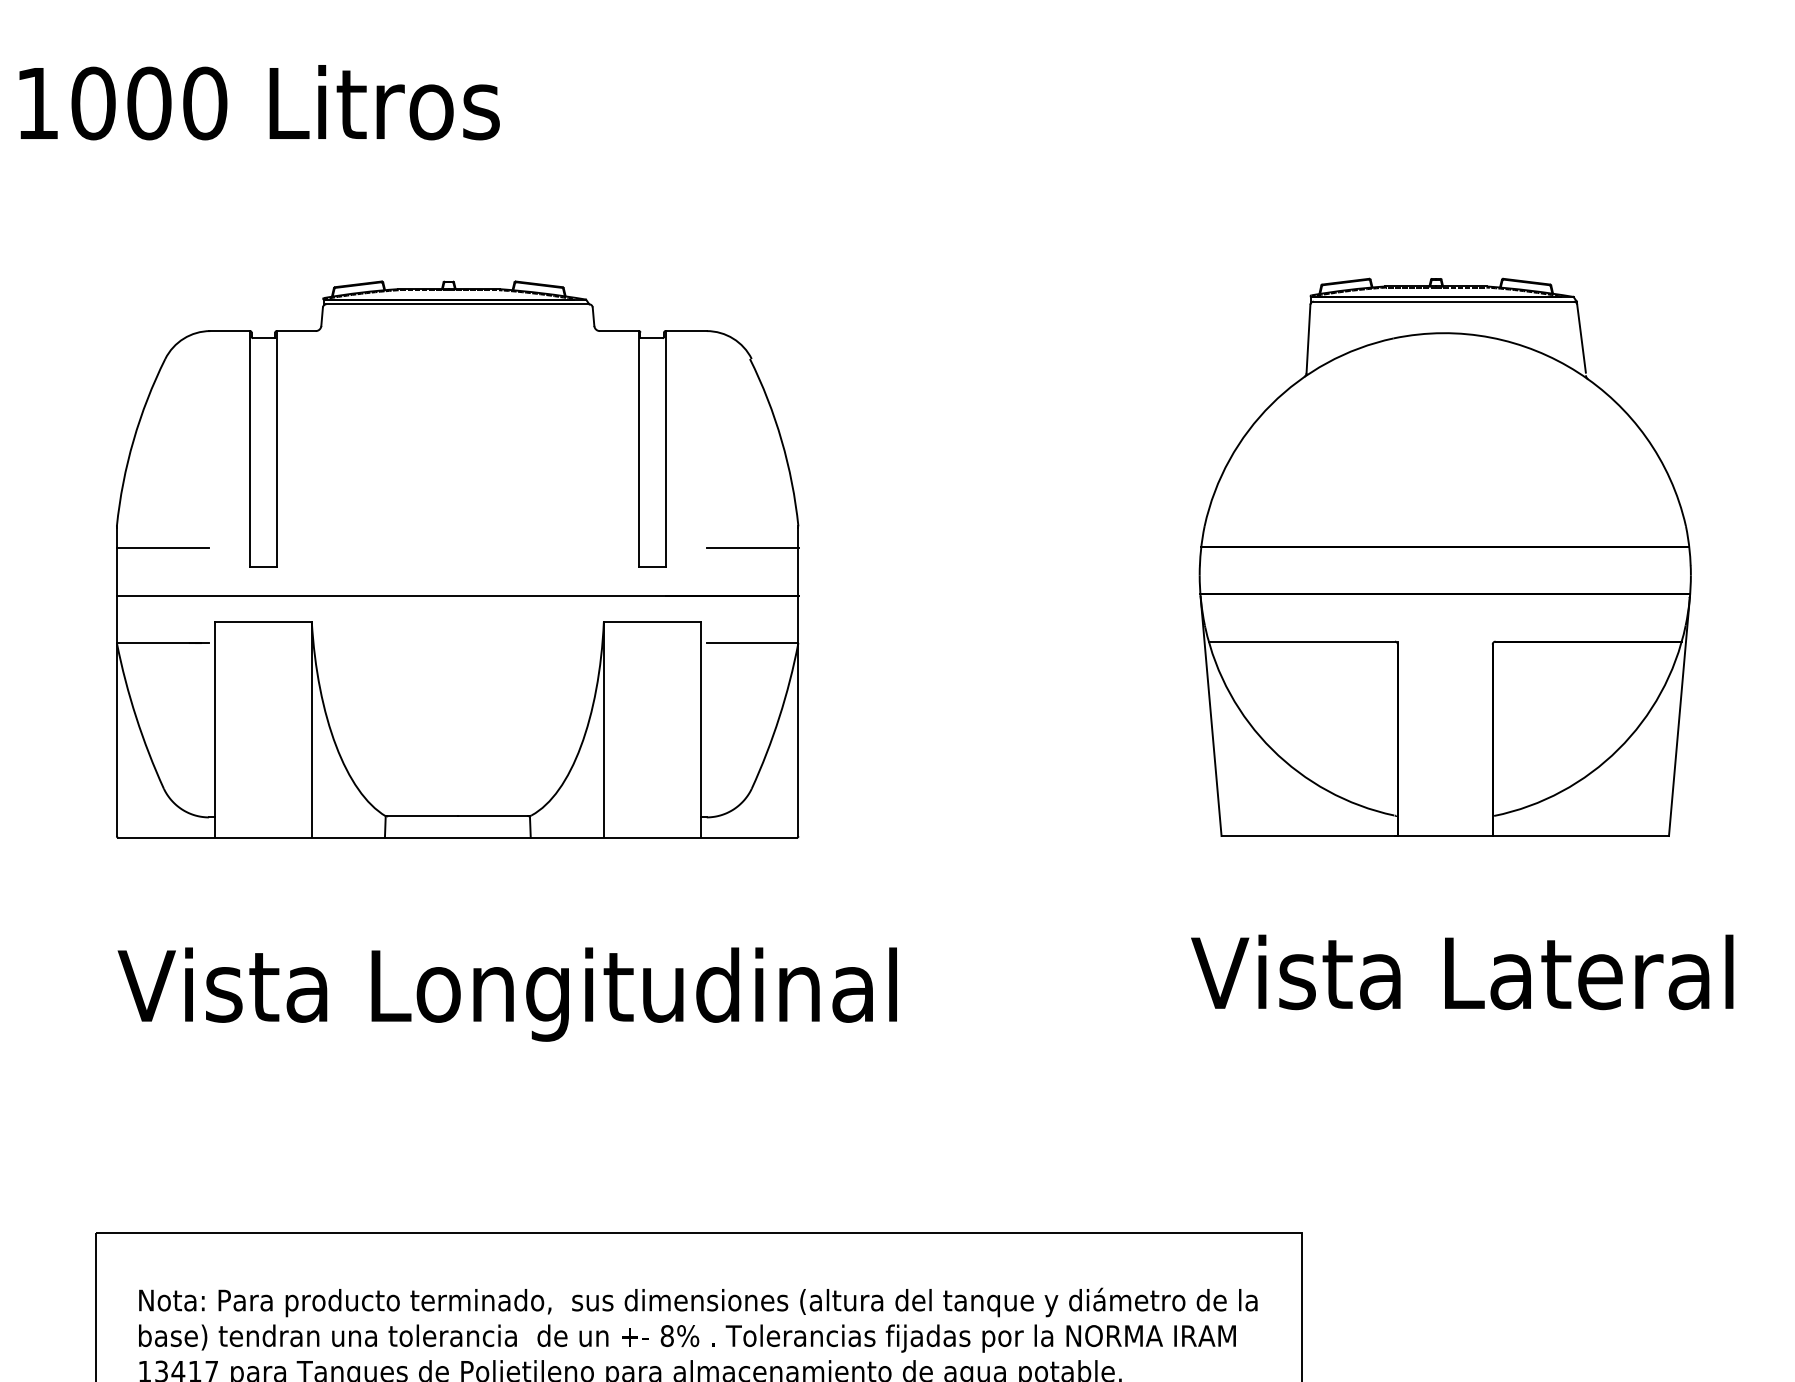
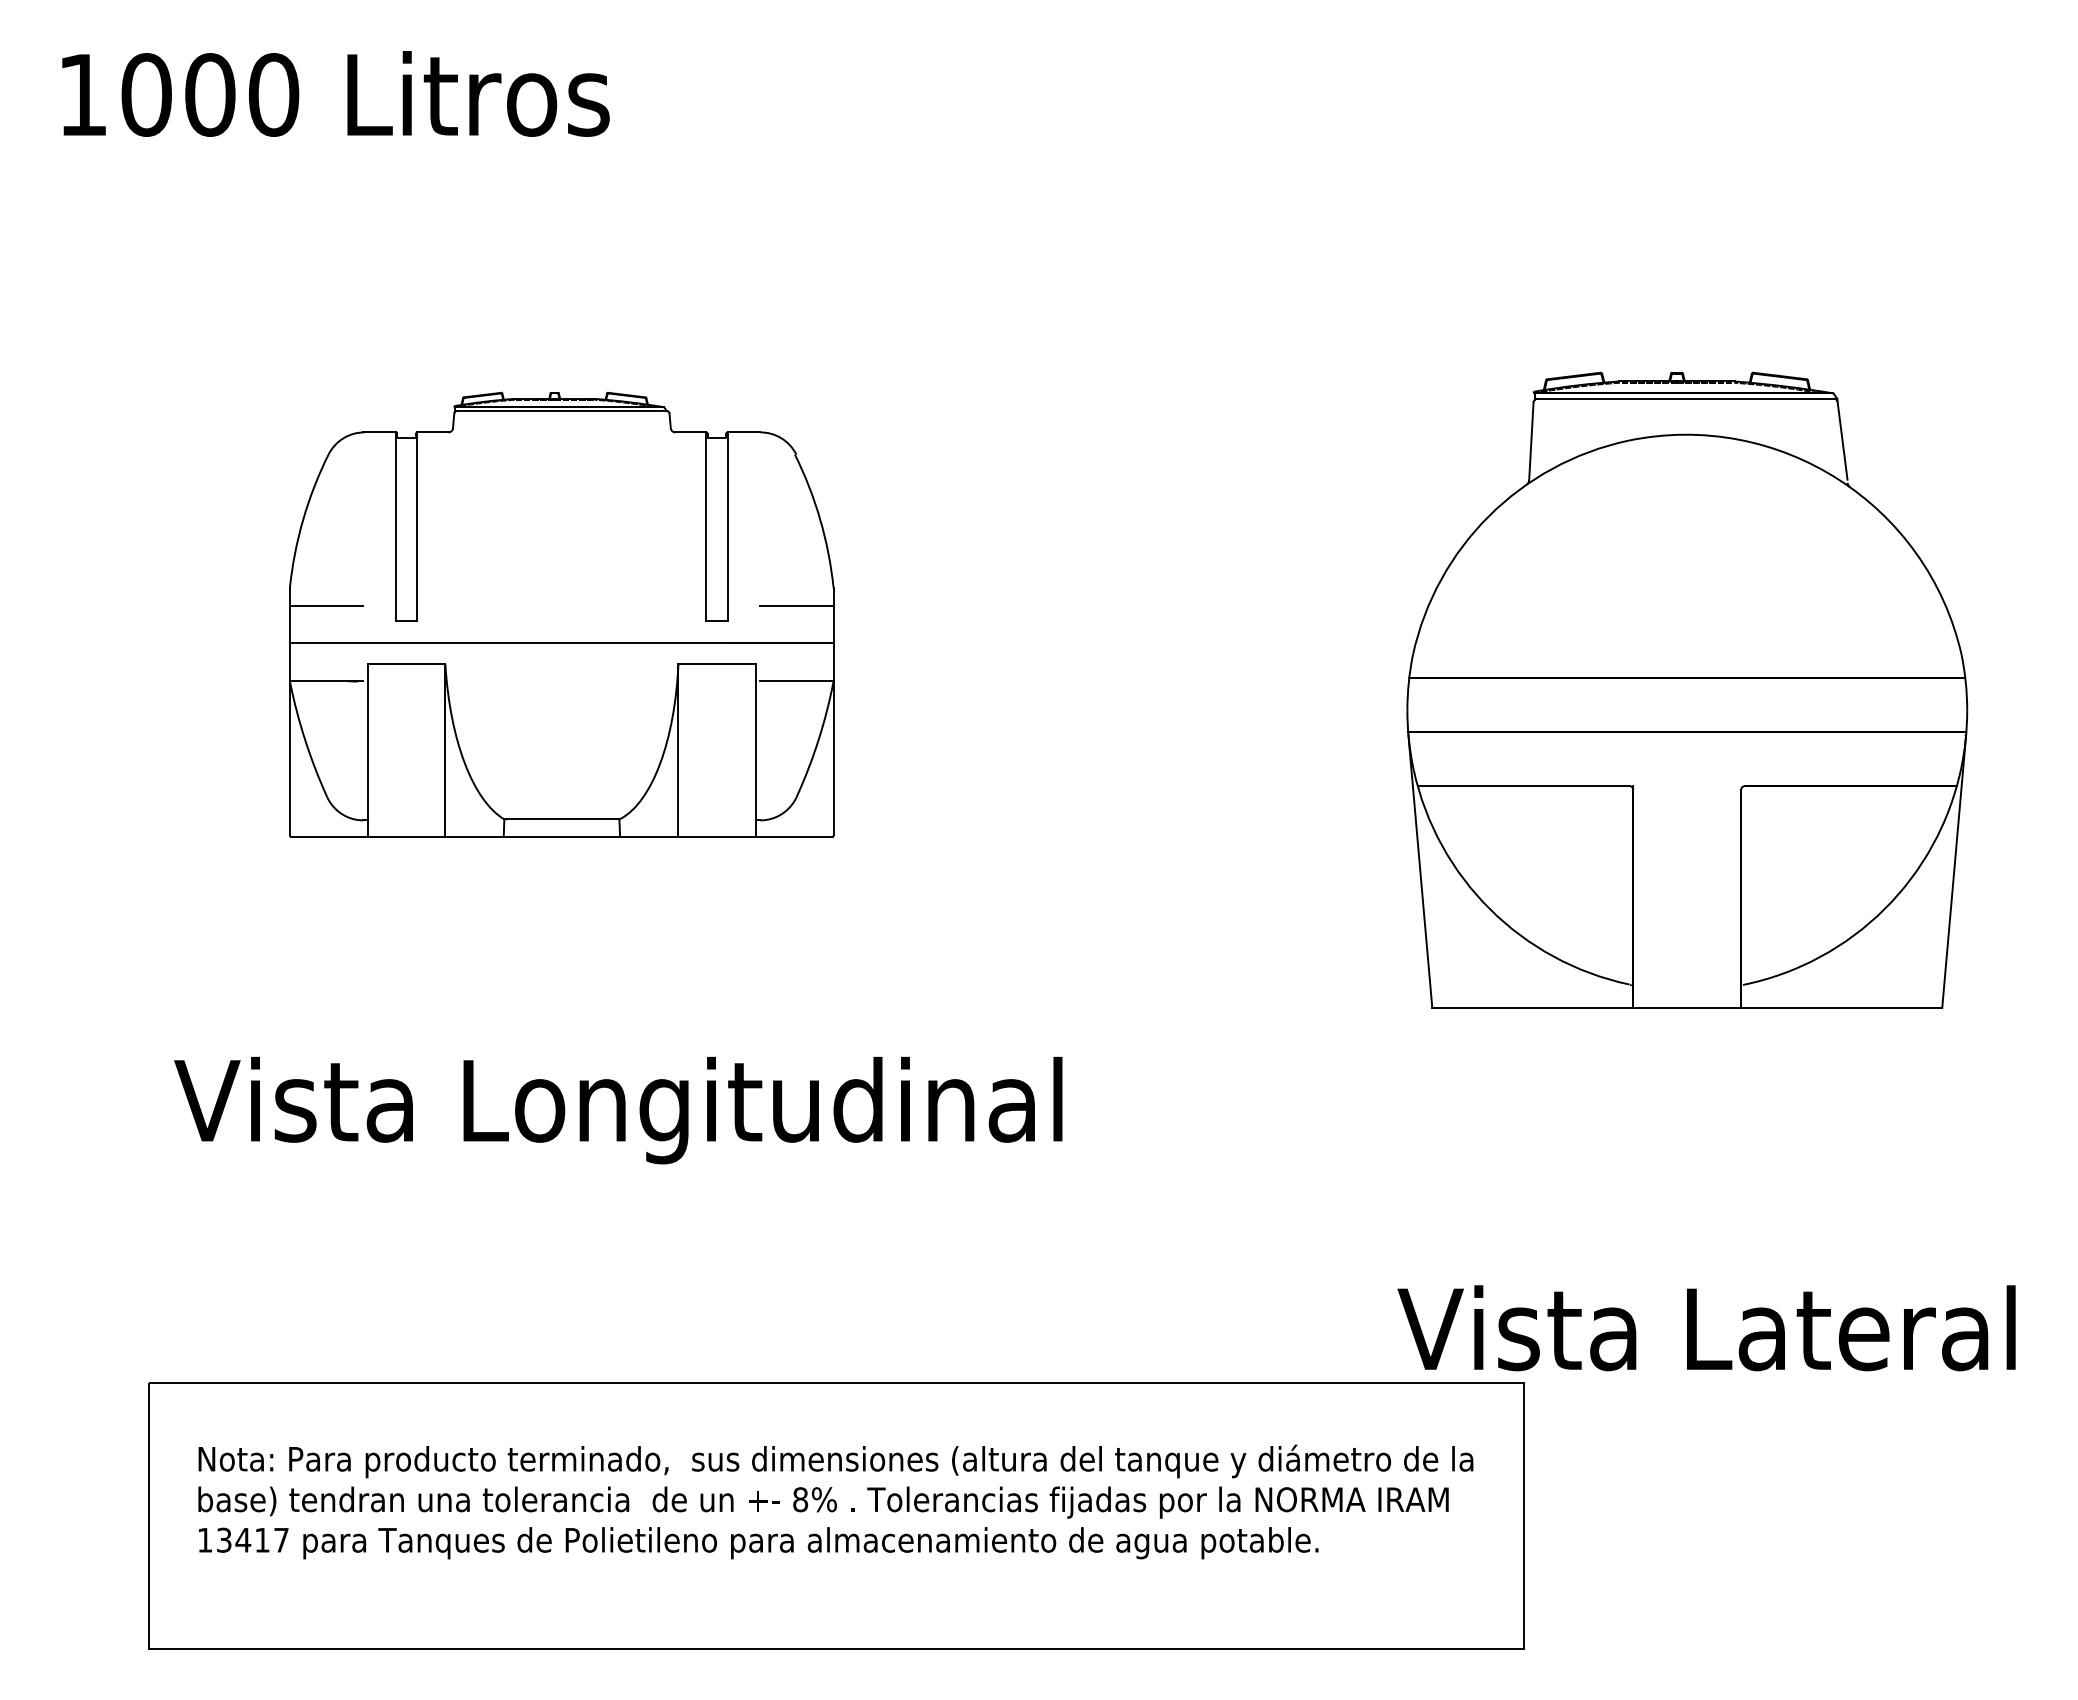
part: (1445, 556) -> (1687, 689), moved
part: (457, 559) -> (561, 614), size x0.7
text: (1462, 972) -> (1706, 1328), moved

